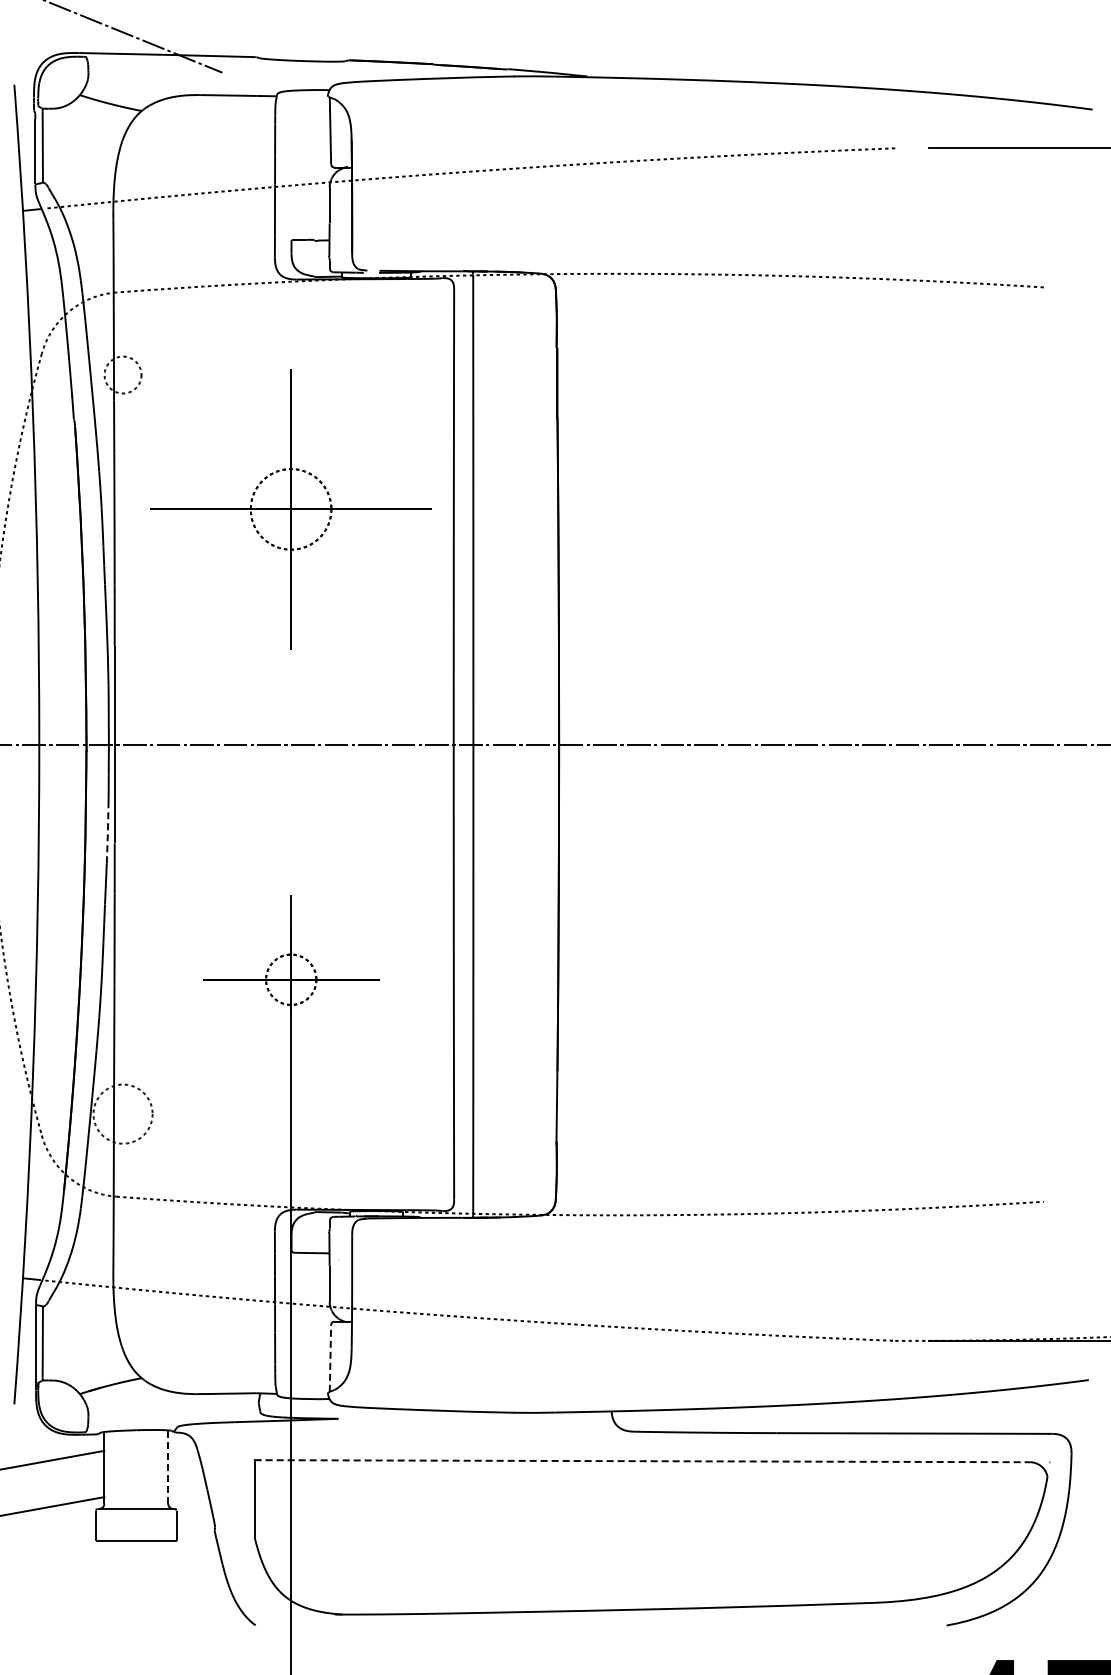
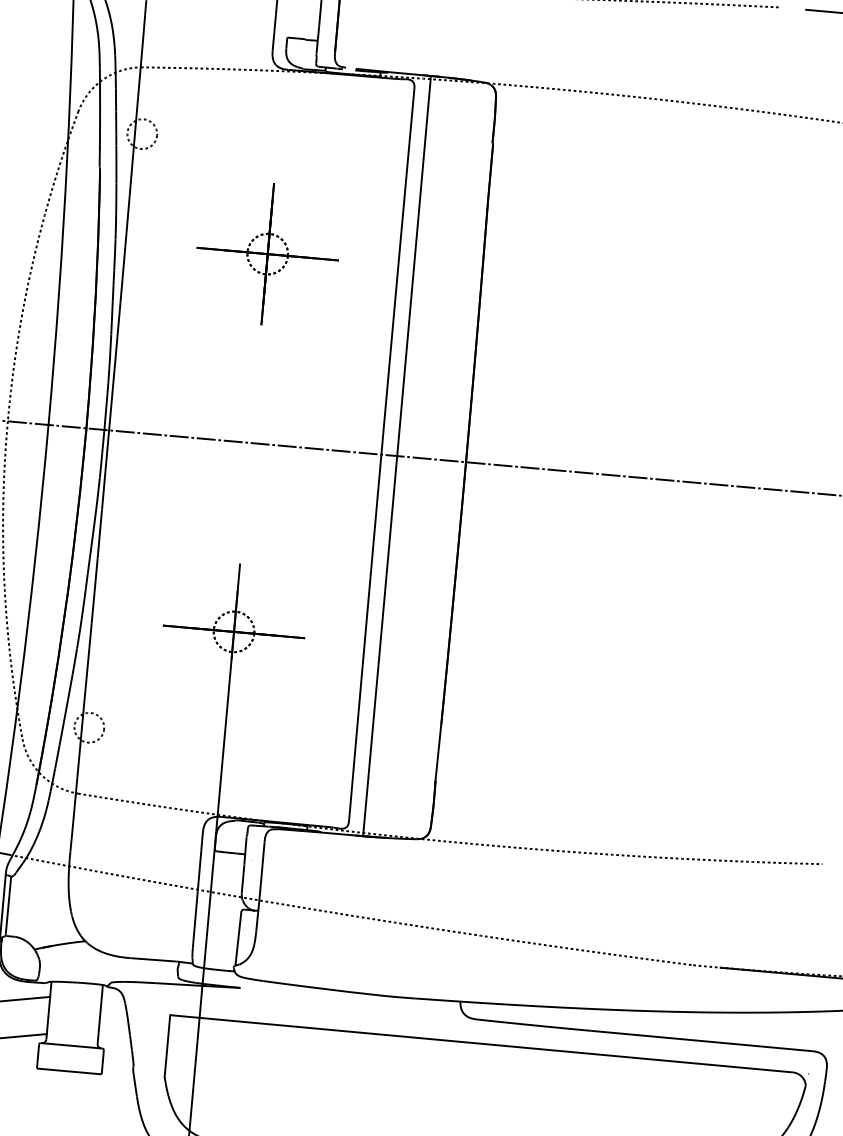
part: (291, 509) -> (267, 254), size x0.62
line: (107, 833) -> (96, 501), dashed -> solid
circle: (122, 1113) -> (88, 727), size x0.62
line: (330, 1357) -> (238, 938), dashed -> solid
line: (642, 1461) -> (481, 1044), dashed -> solid
line: (168, 1467) -> (100, 1014), dashed -> solid

